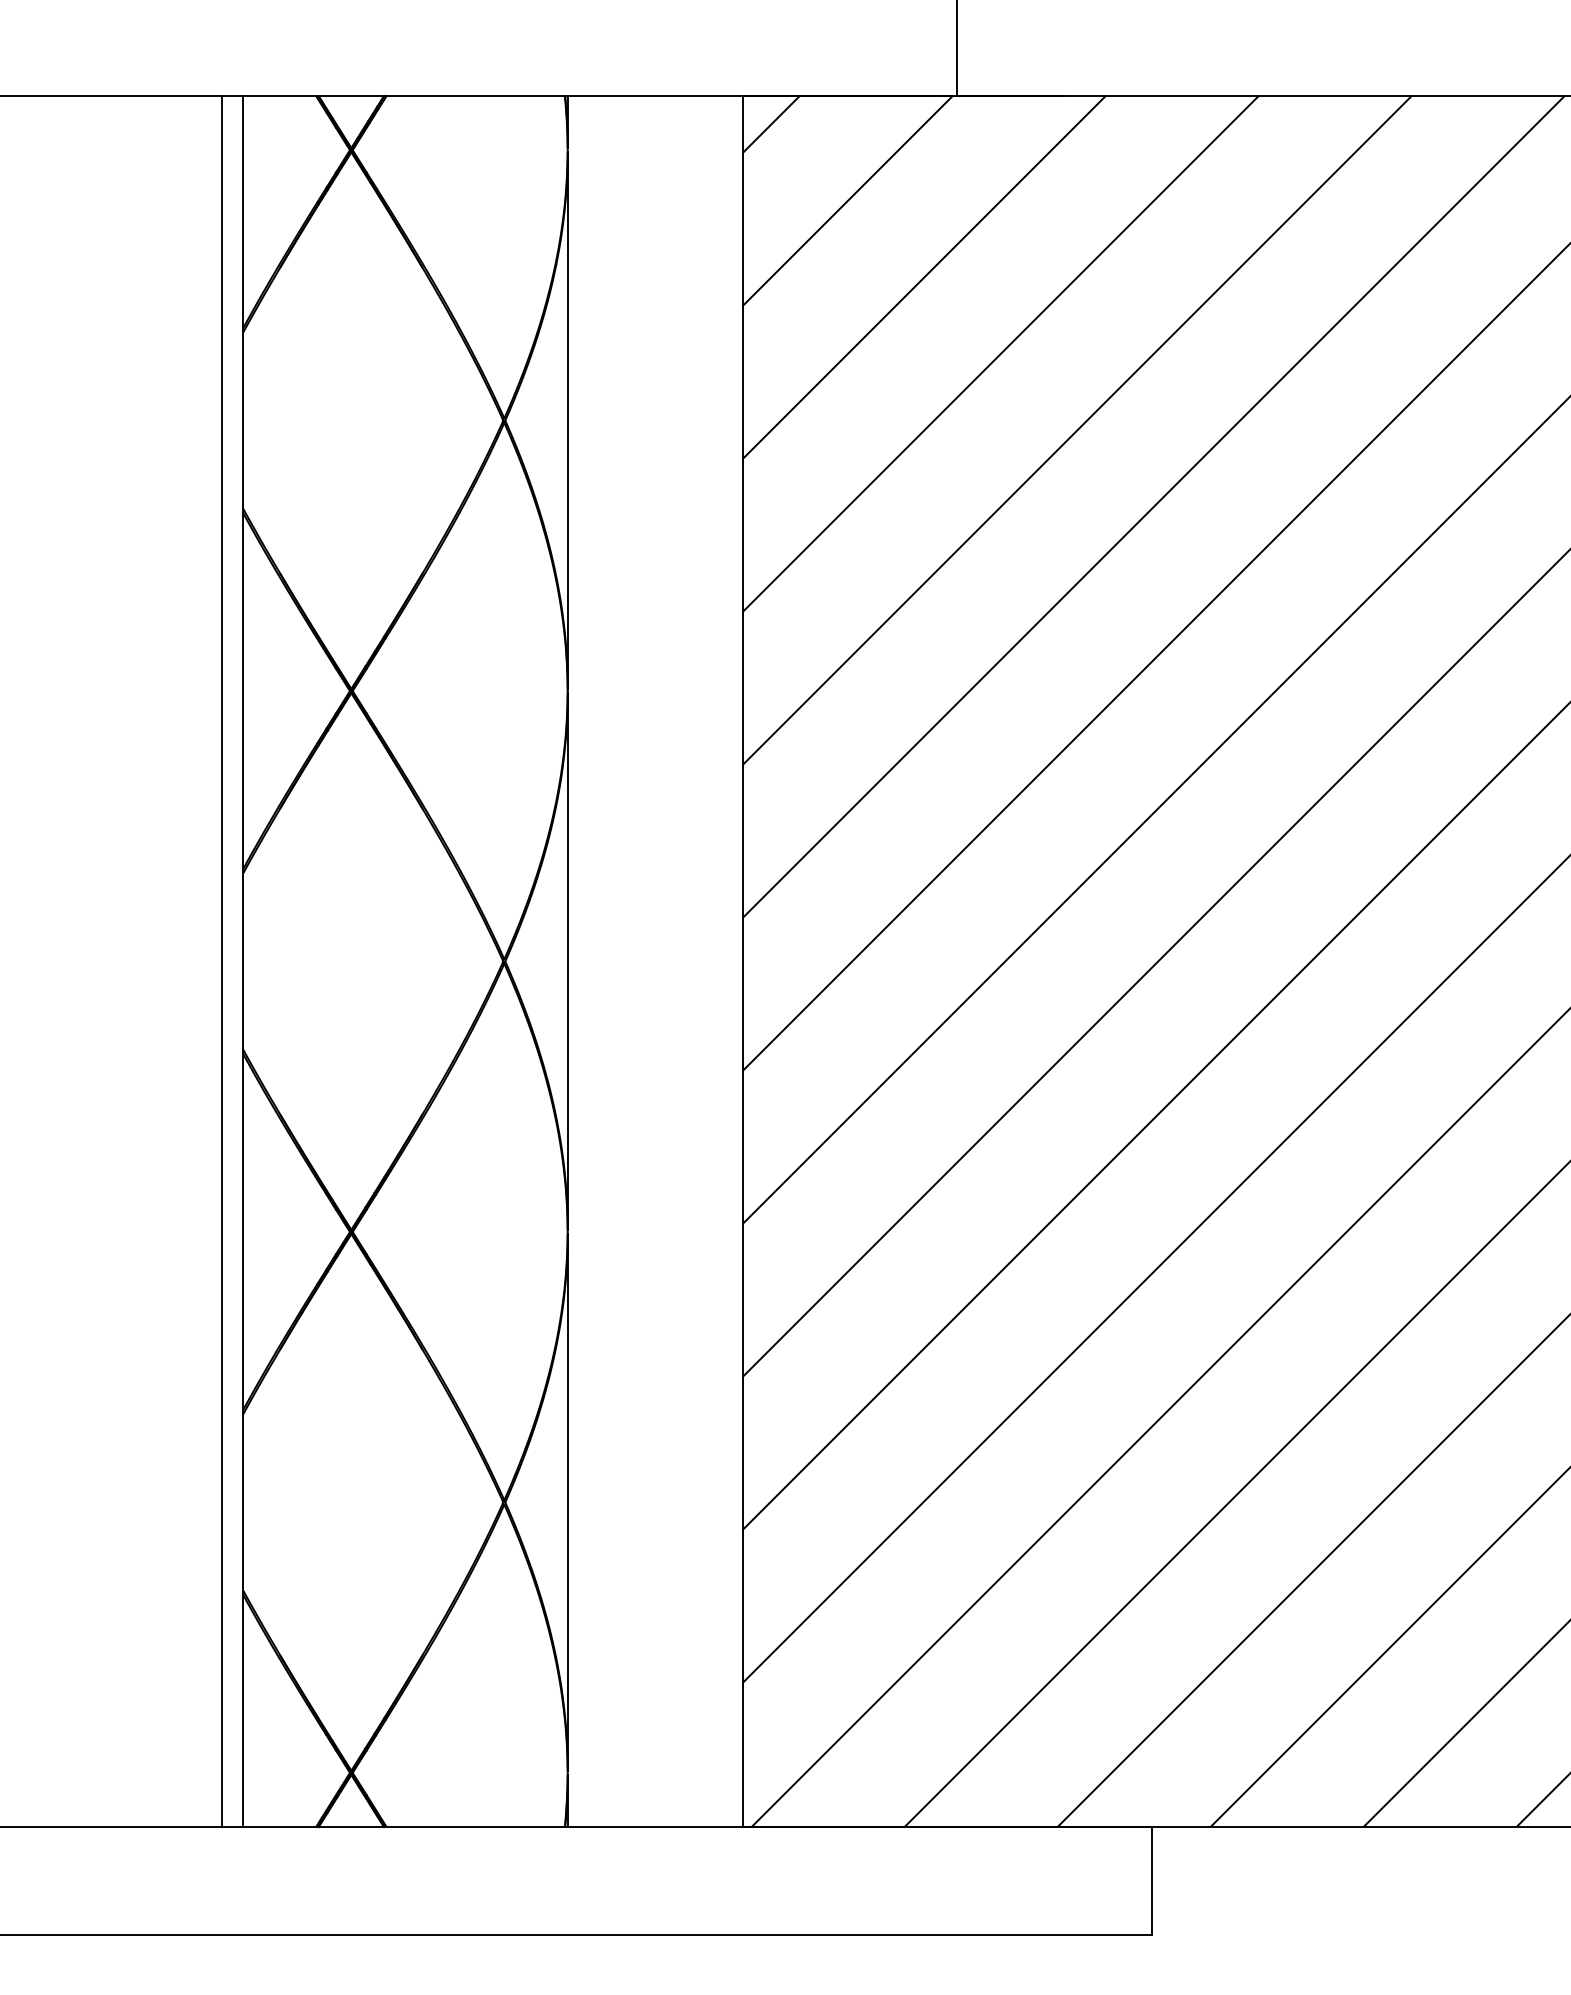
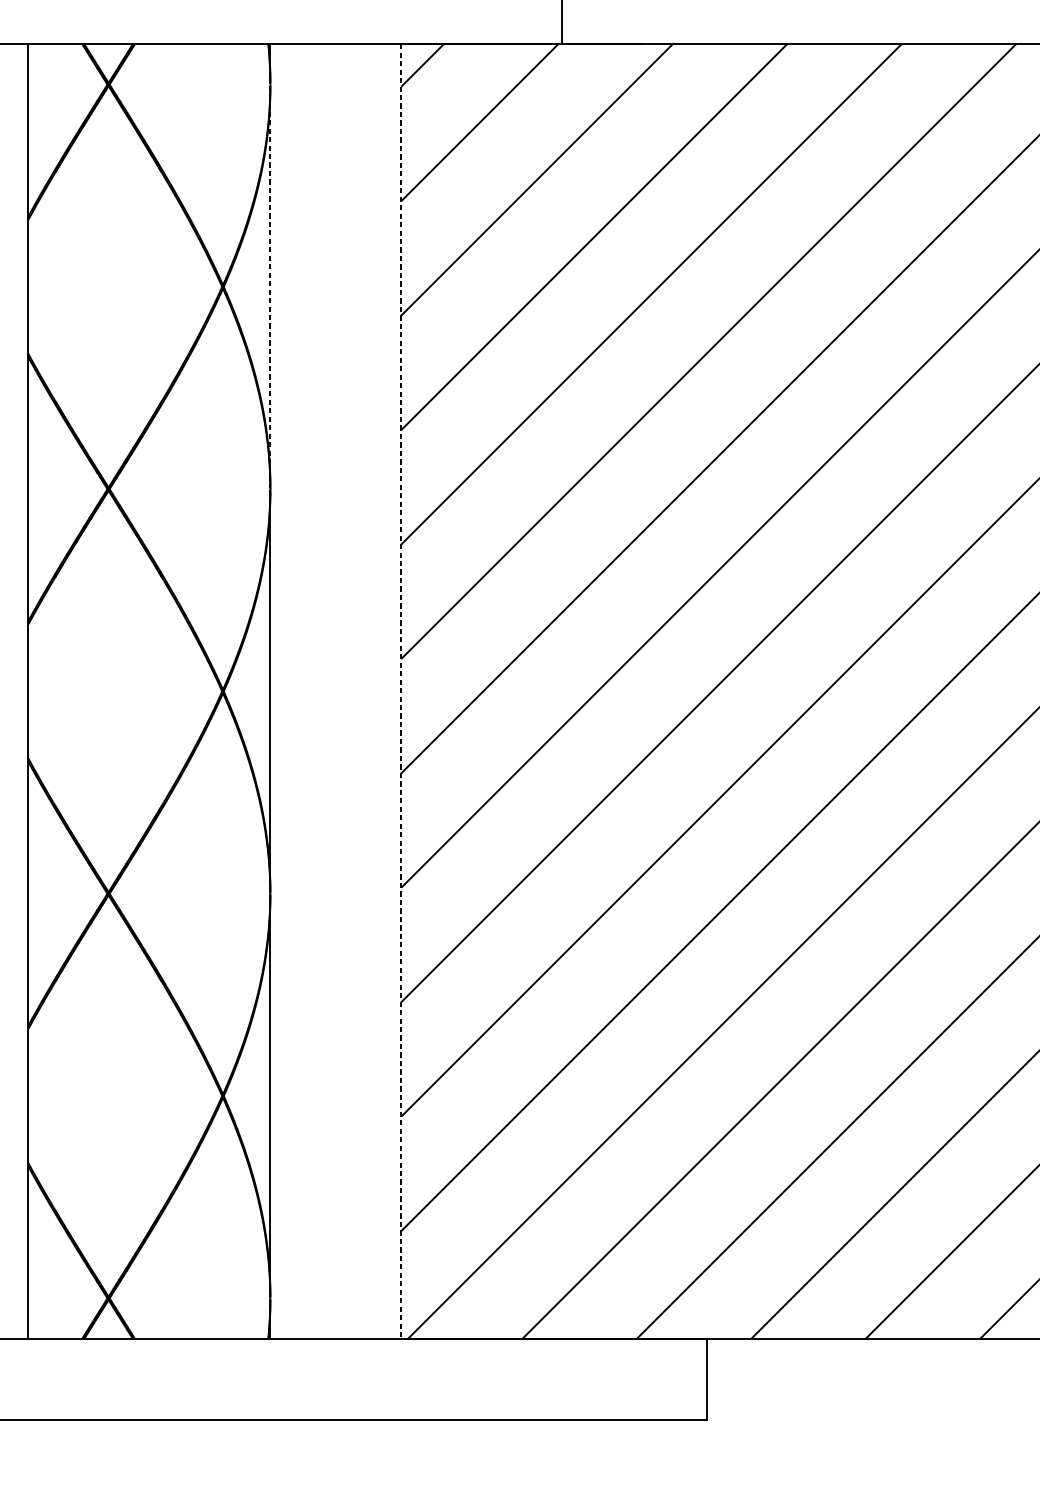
line: (567, 421) -> (270, 287), solid -> dashed
line: (221, 961) -> (11, 691), removed
line: (742, 962) -> (401, 692), solid -> dashed

